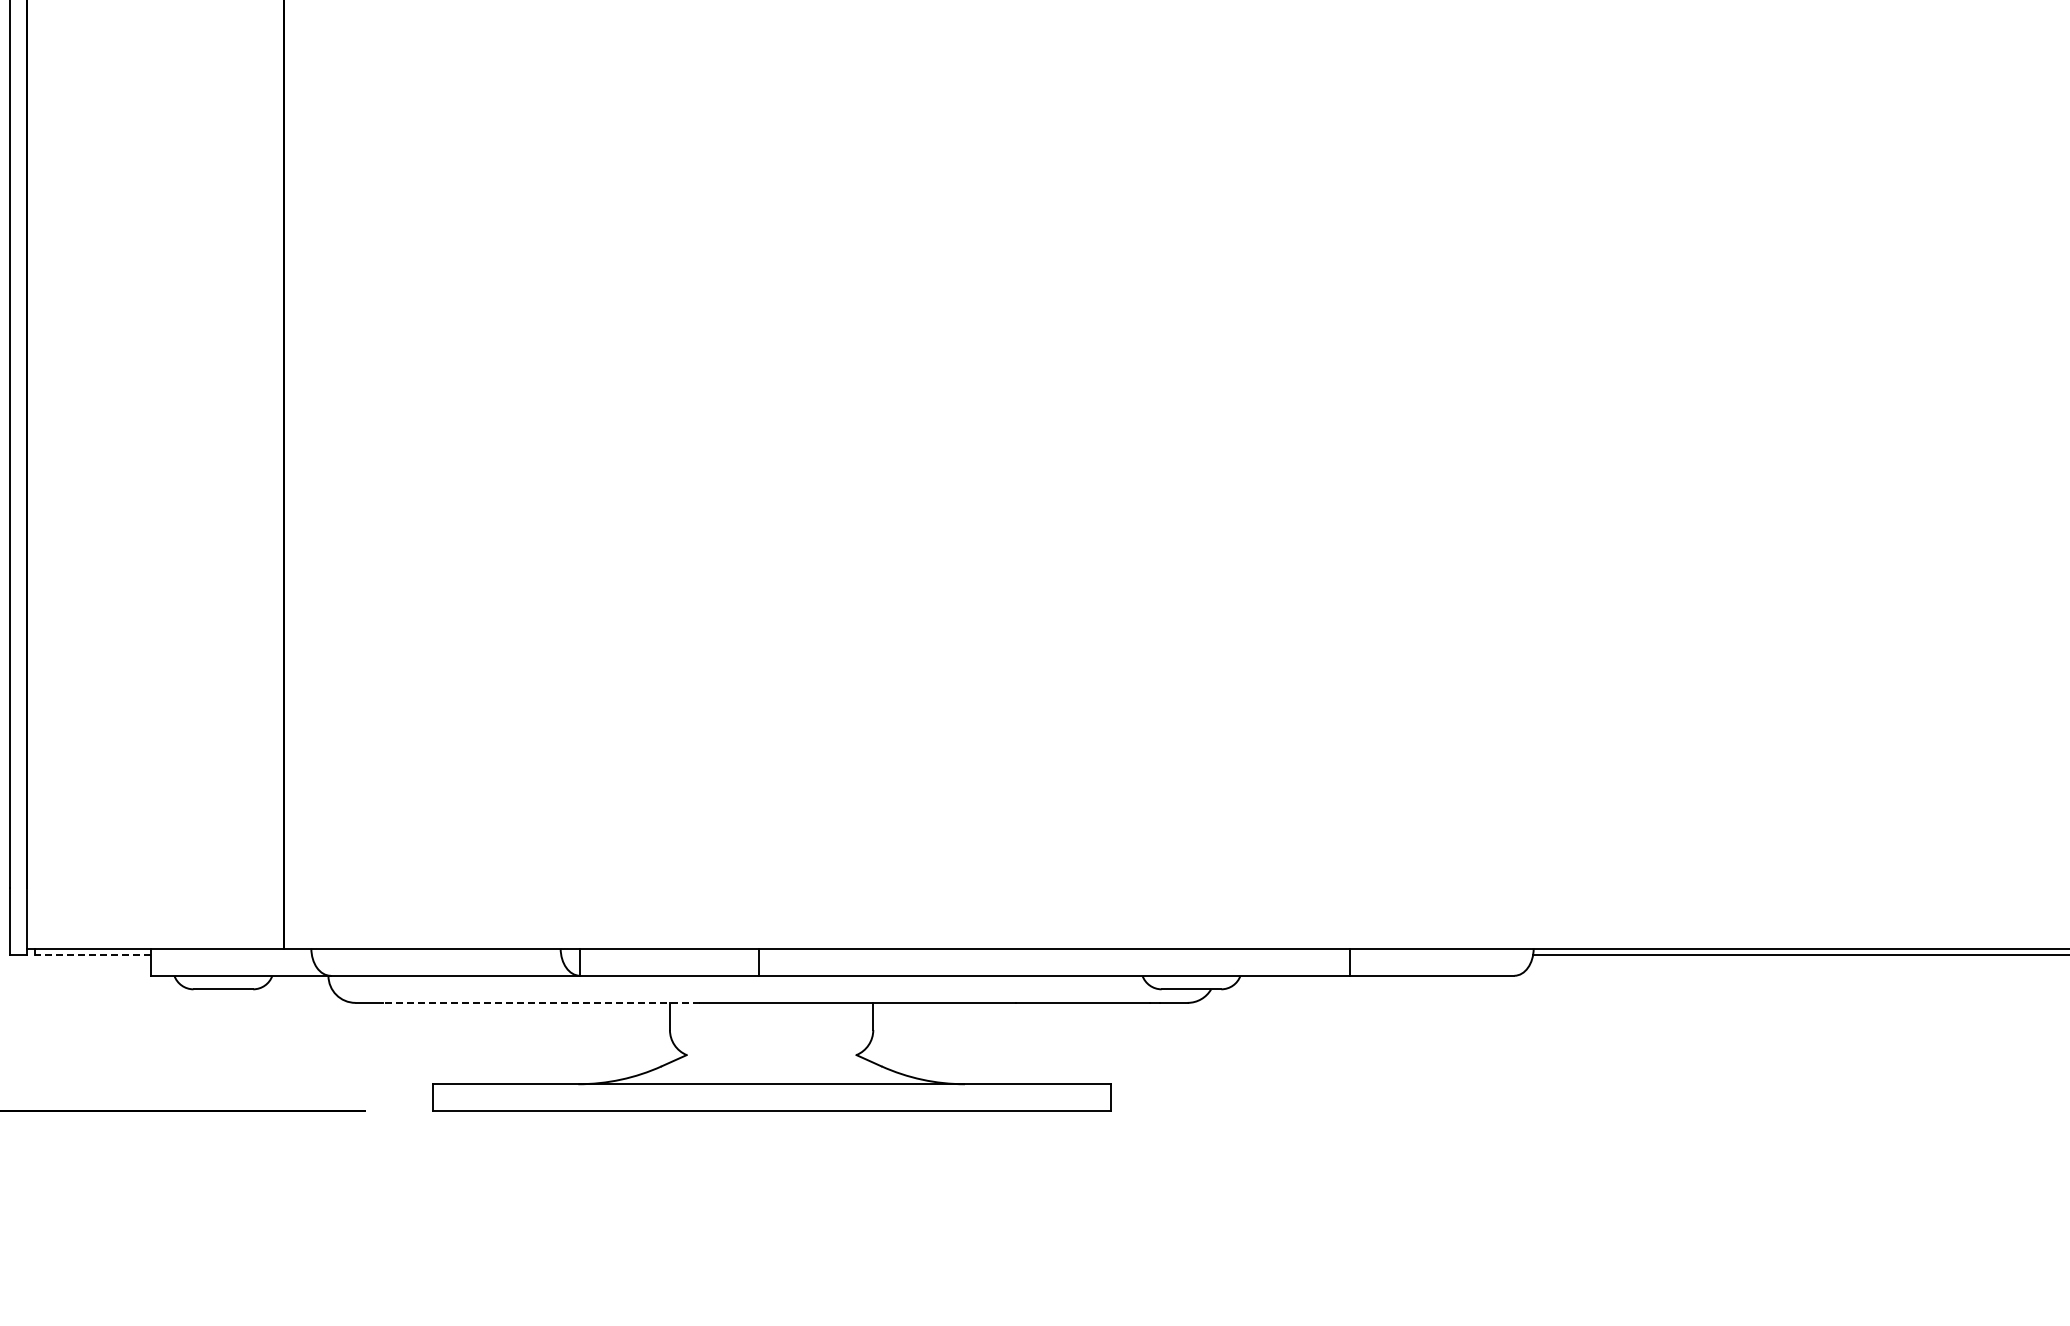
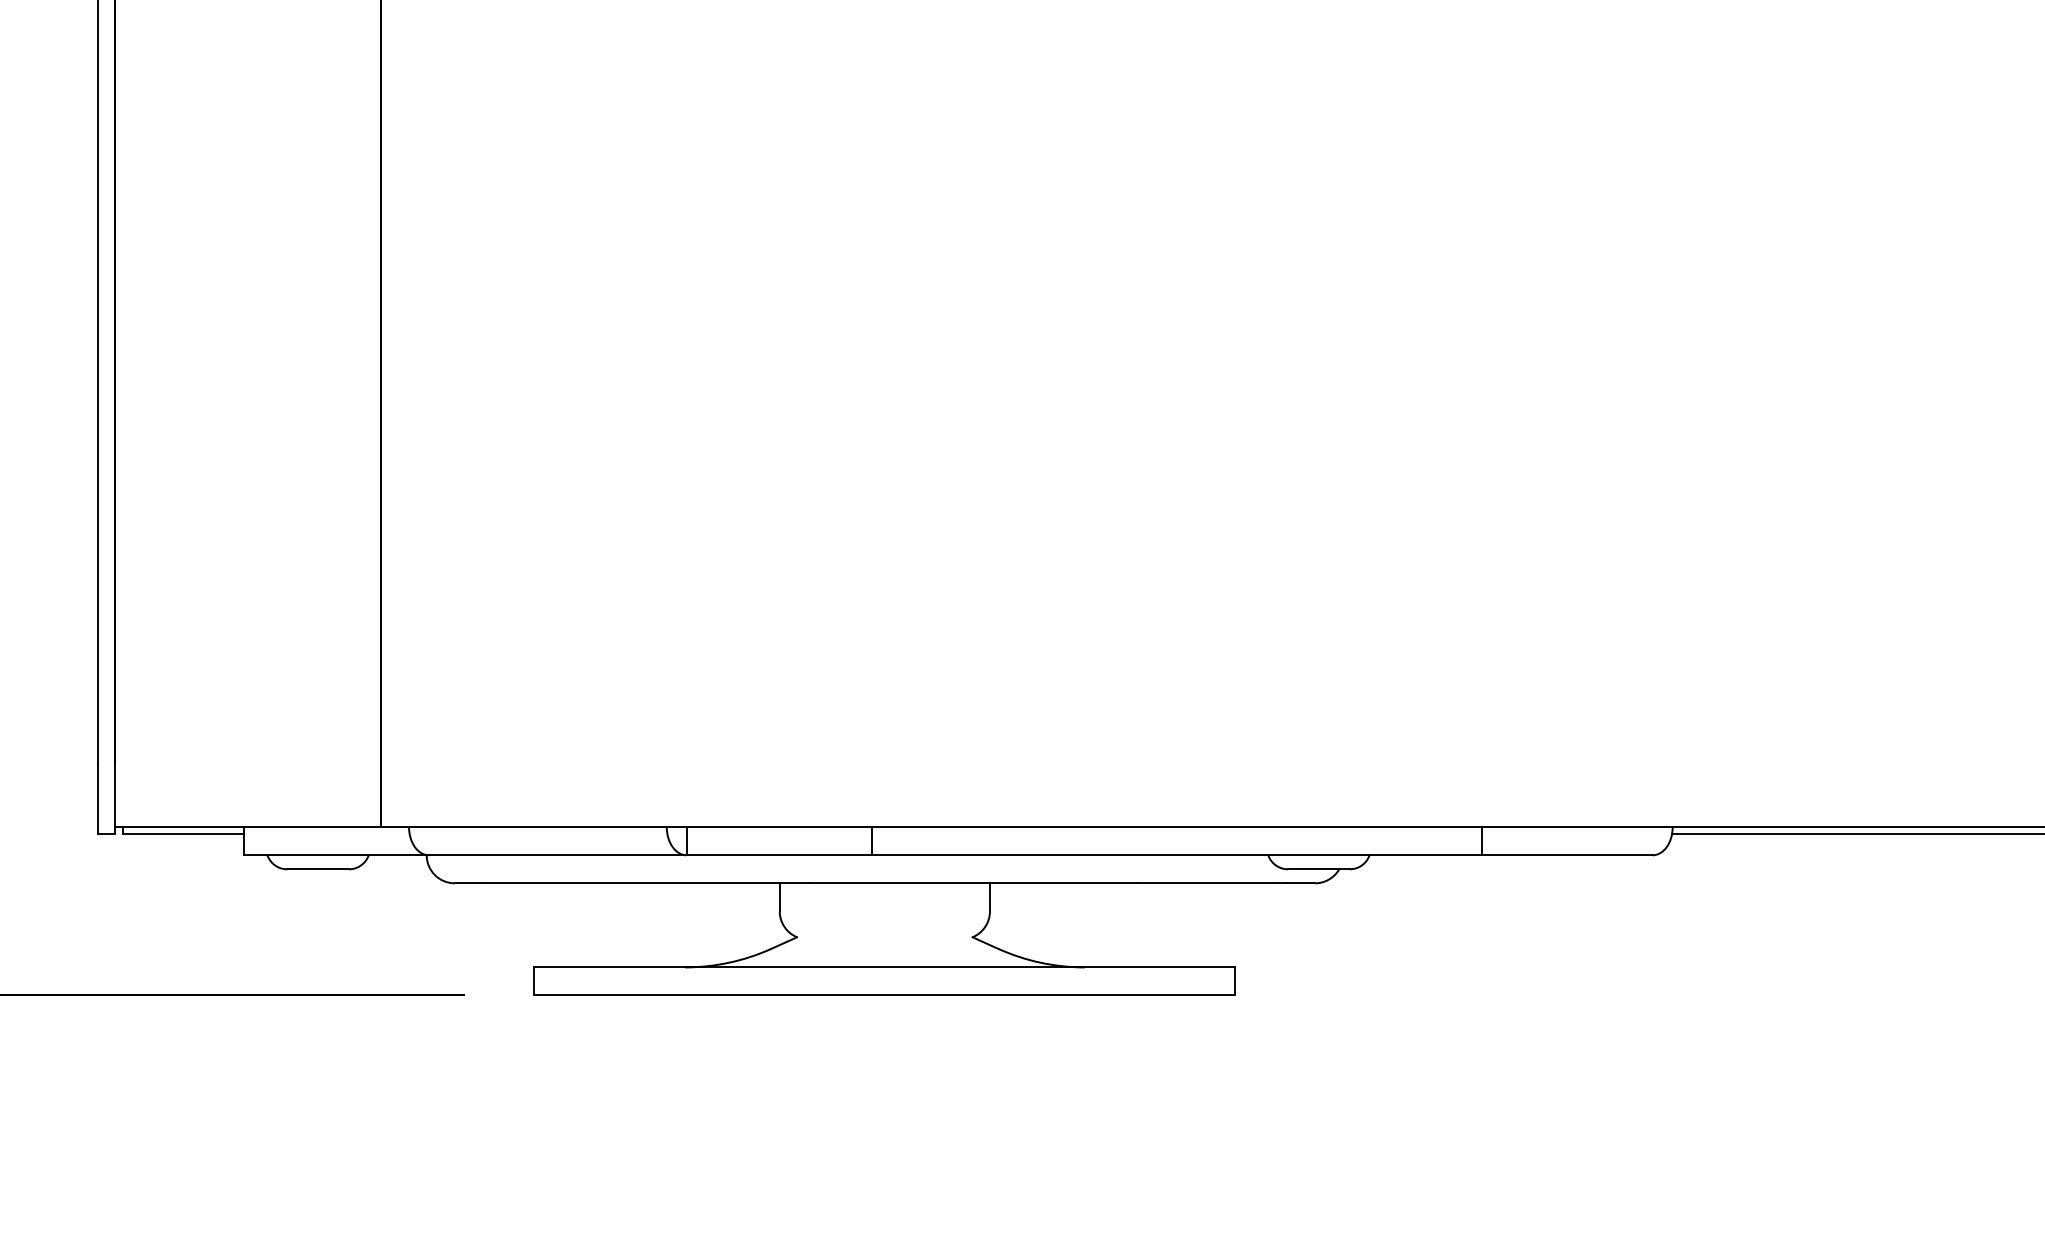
line: (92, 955) -> (182, 834), dashed -> solid
line: (541, 1002) -> (646, 882), dashed -> solid

